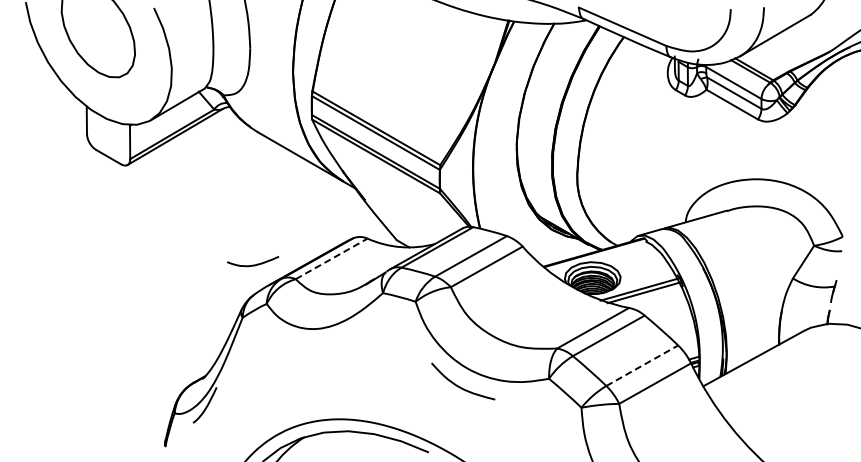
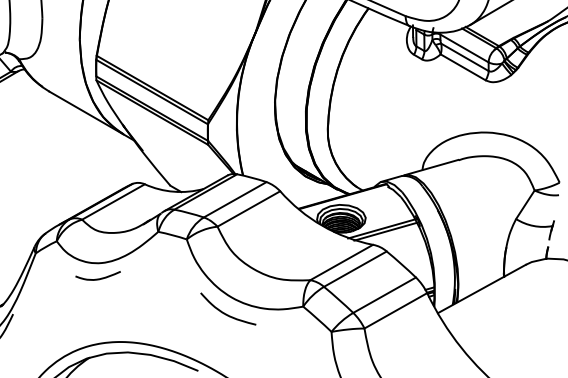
line: (332, 258) -> (114, 201), dashed -> solid
curve: (253, 264) -> (98, 278), moved
line: (642, 365) -> (384, 295), dashed -> solid

